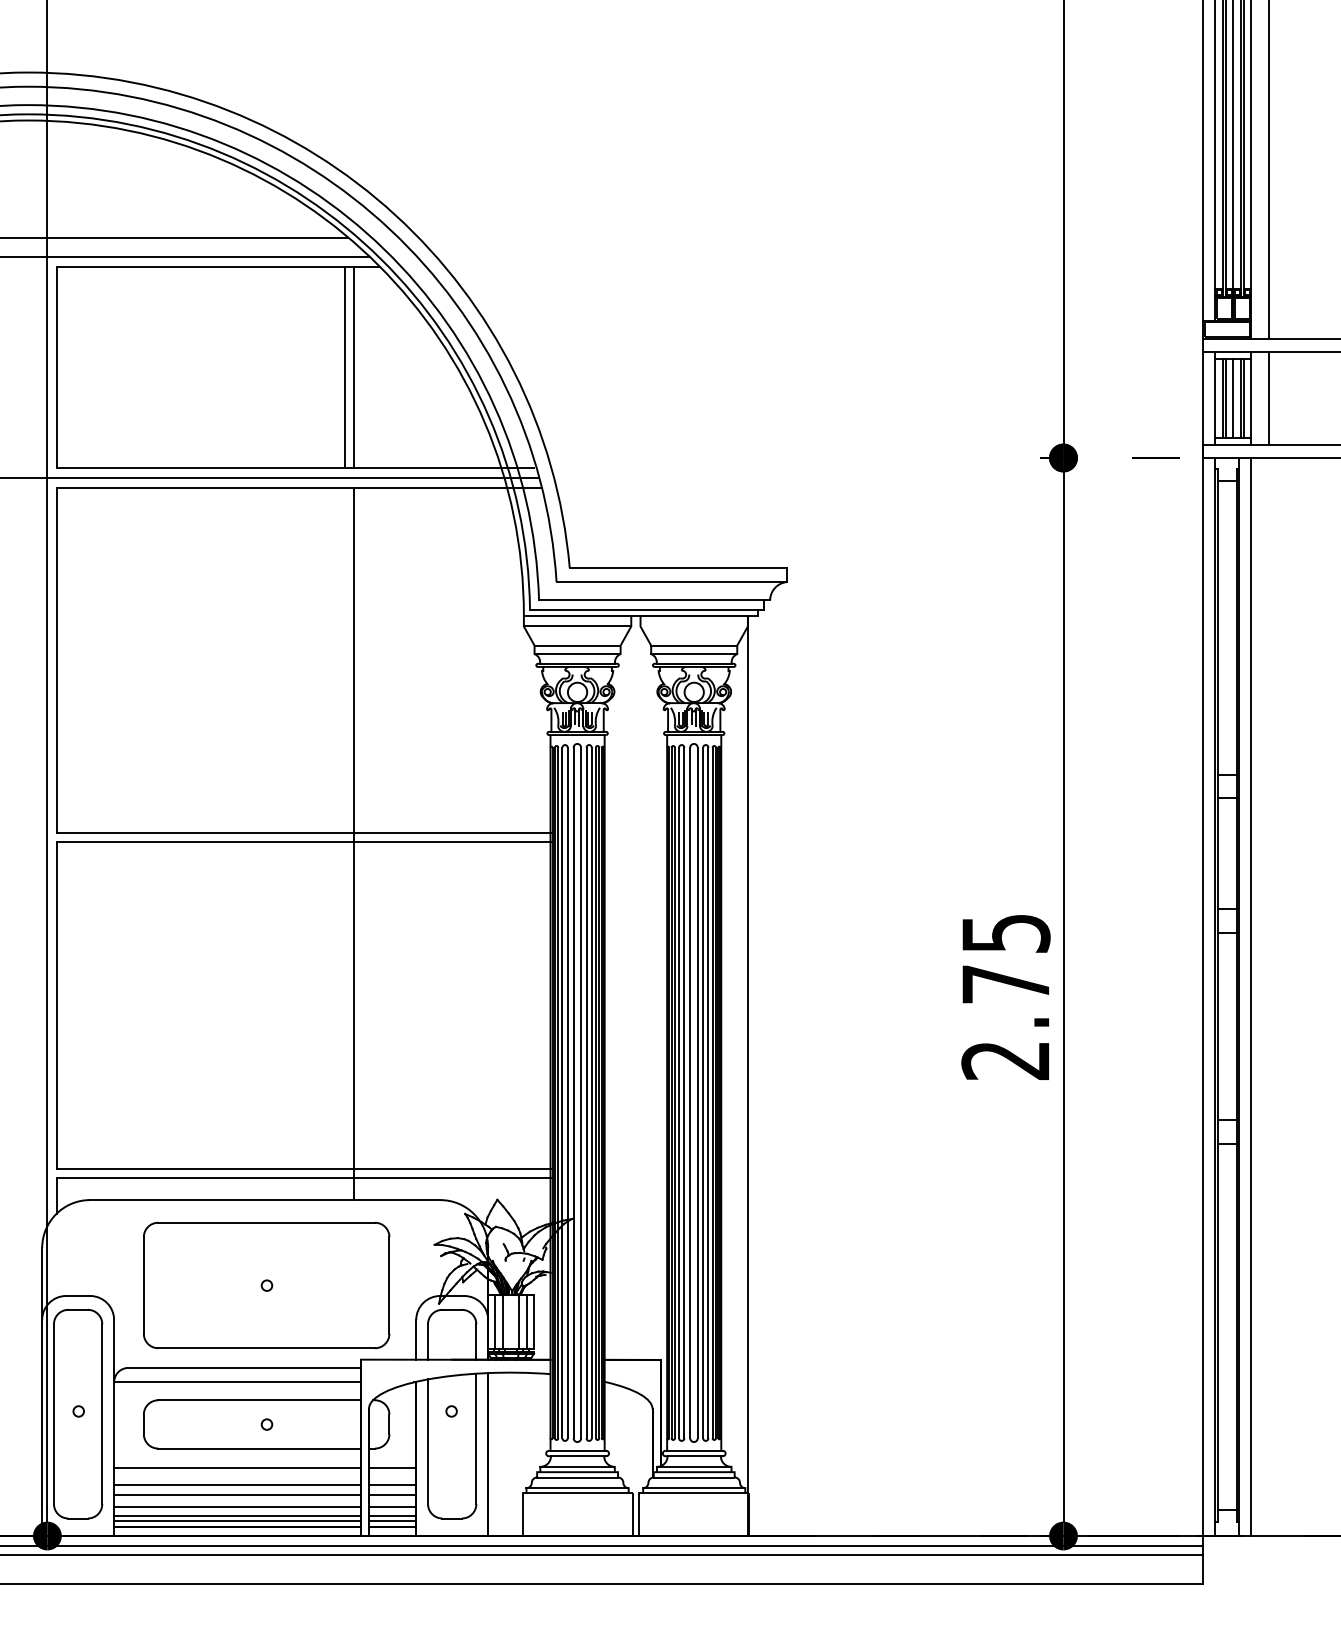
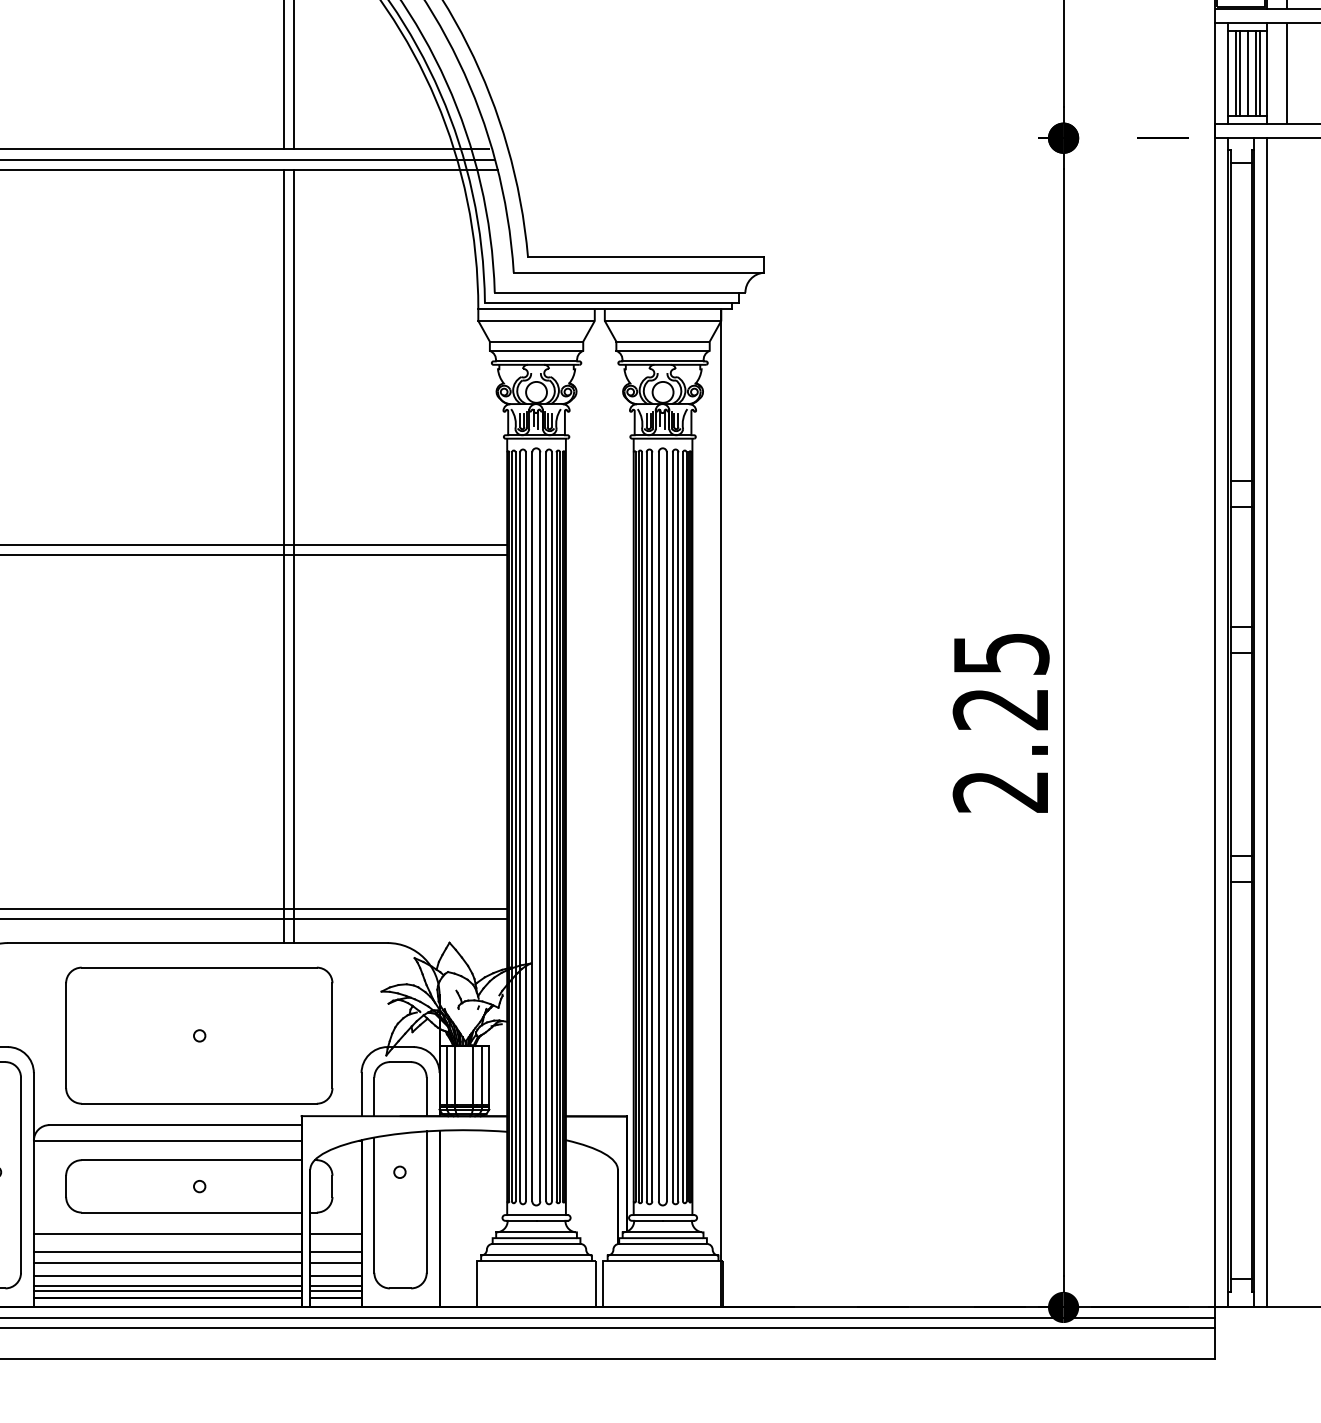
line: (693, 626) -> (662, 320), added
line: (344, 843) -> (283, 556), added
text: (1005, 984) -> (1000, 709), 2.75 -> 2.25

